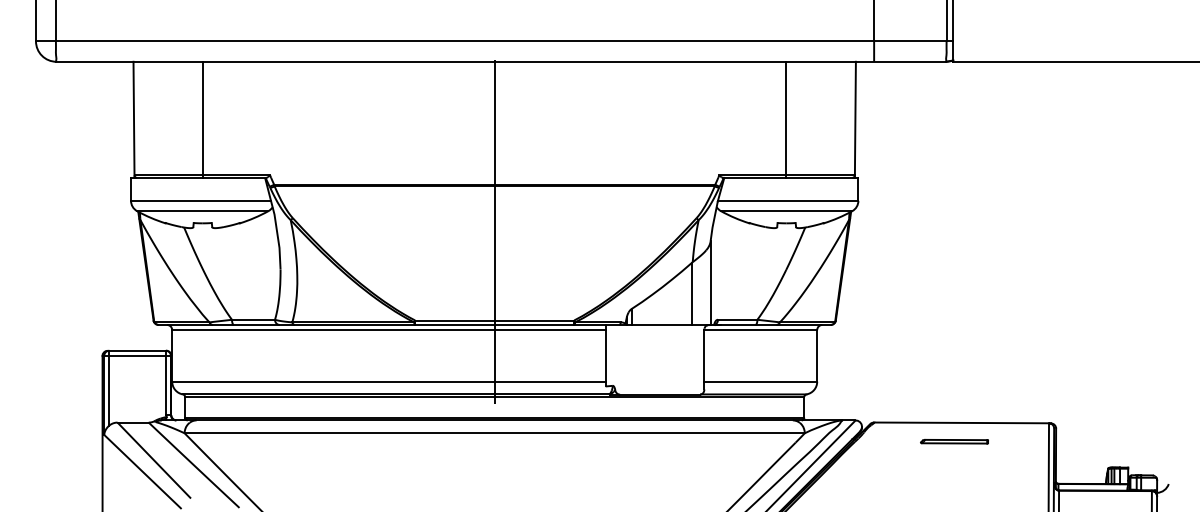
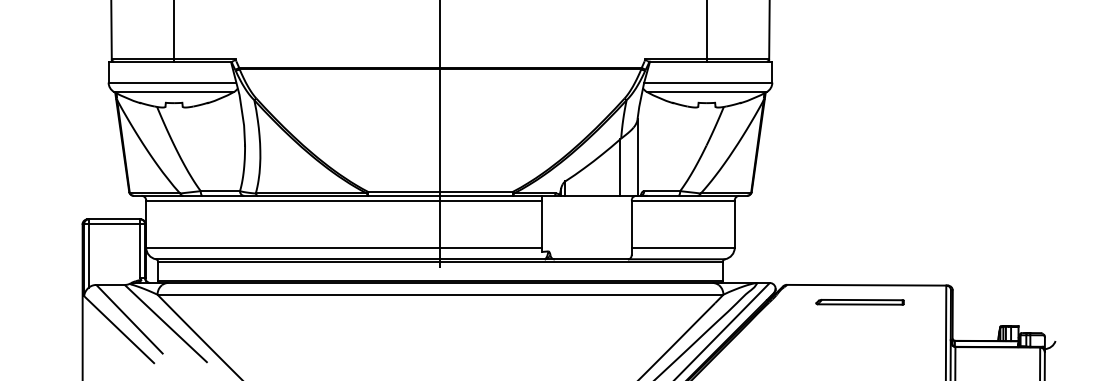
part: (954, 441) -> (860, 302), size x1.43

